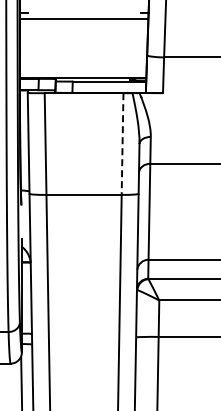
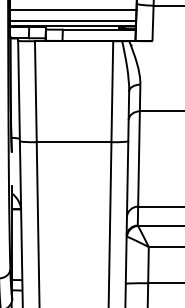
line: (82, 61) -> (72, 9), added
line: (82, 72) -> (72, 20), added
line: (122, 144) -> (112, 92), dashed -> solid

